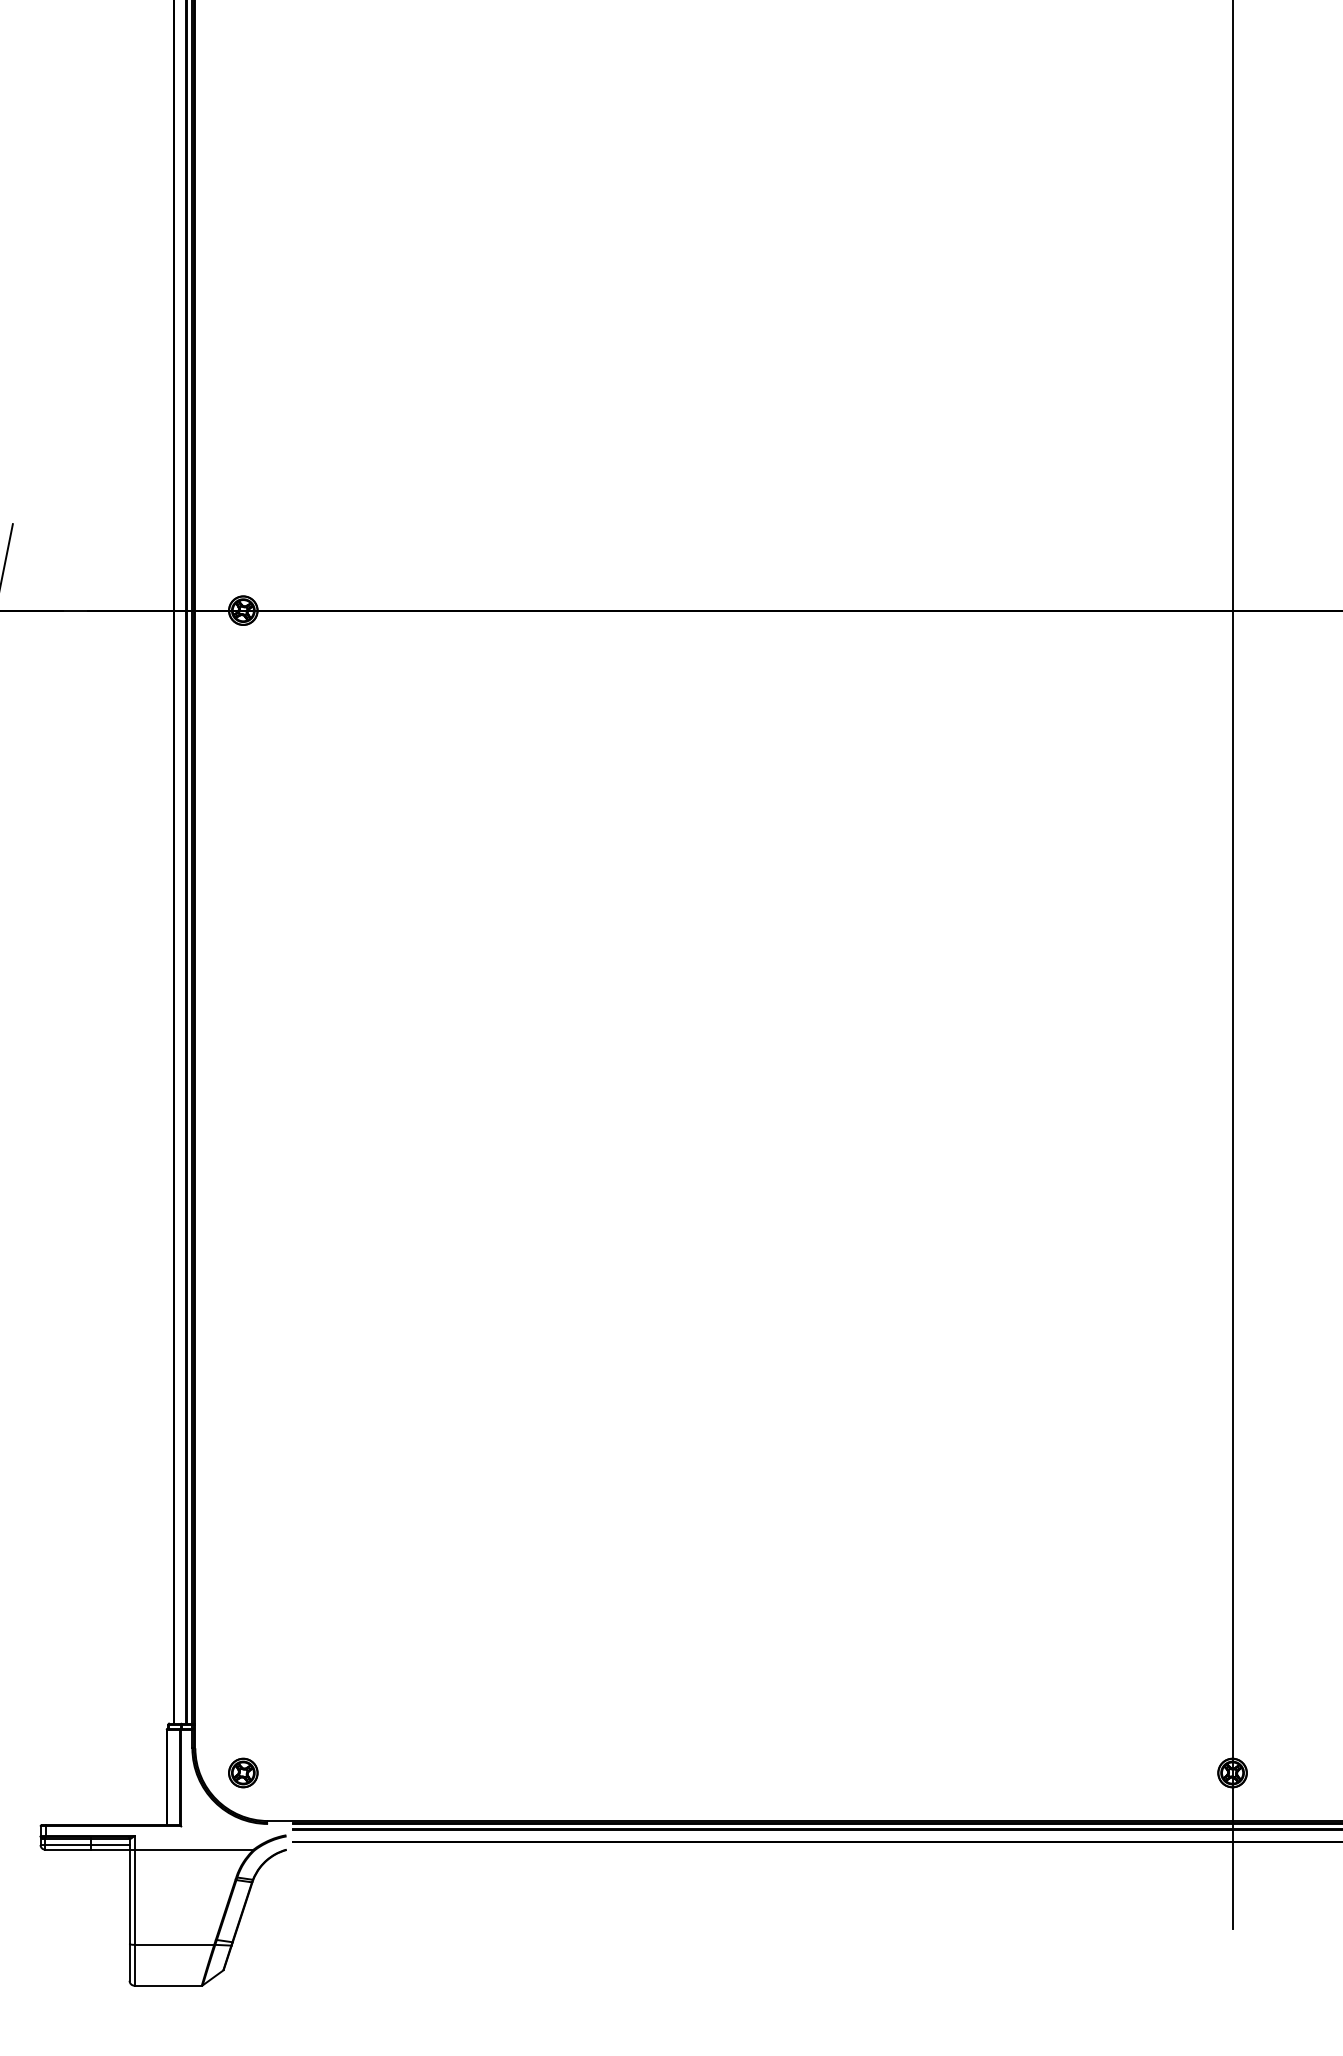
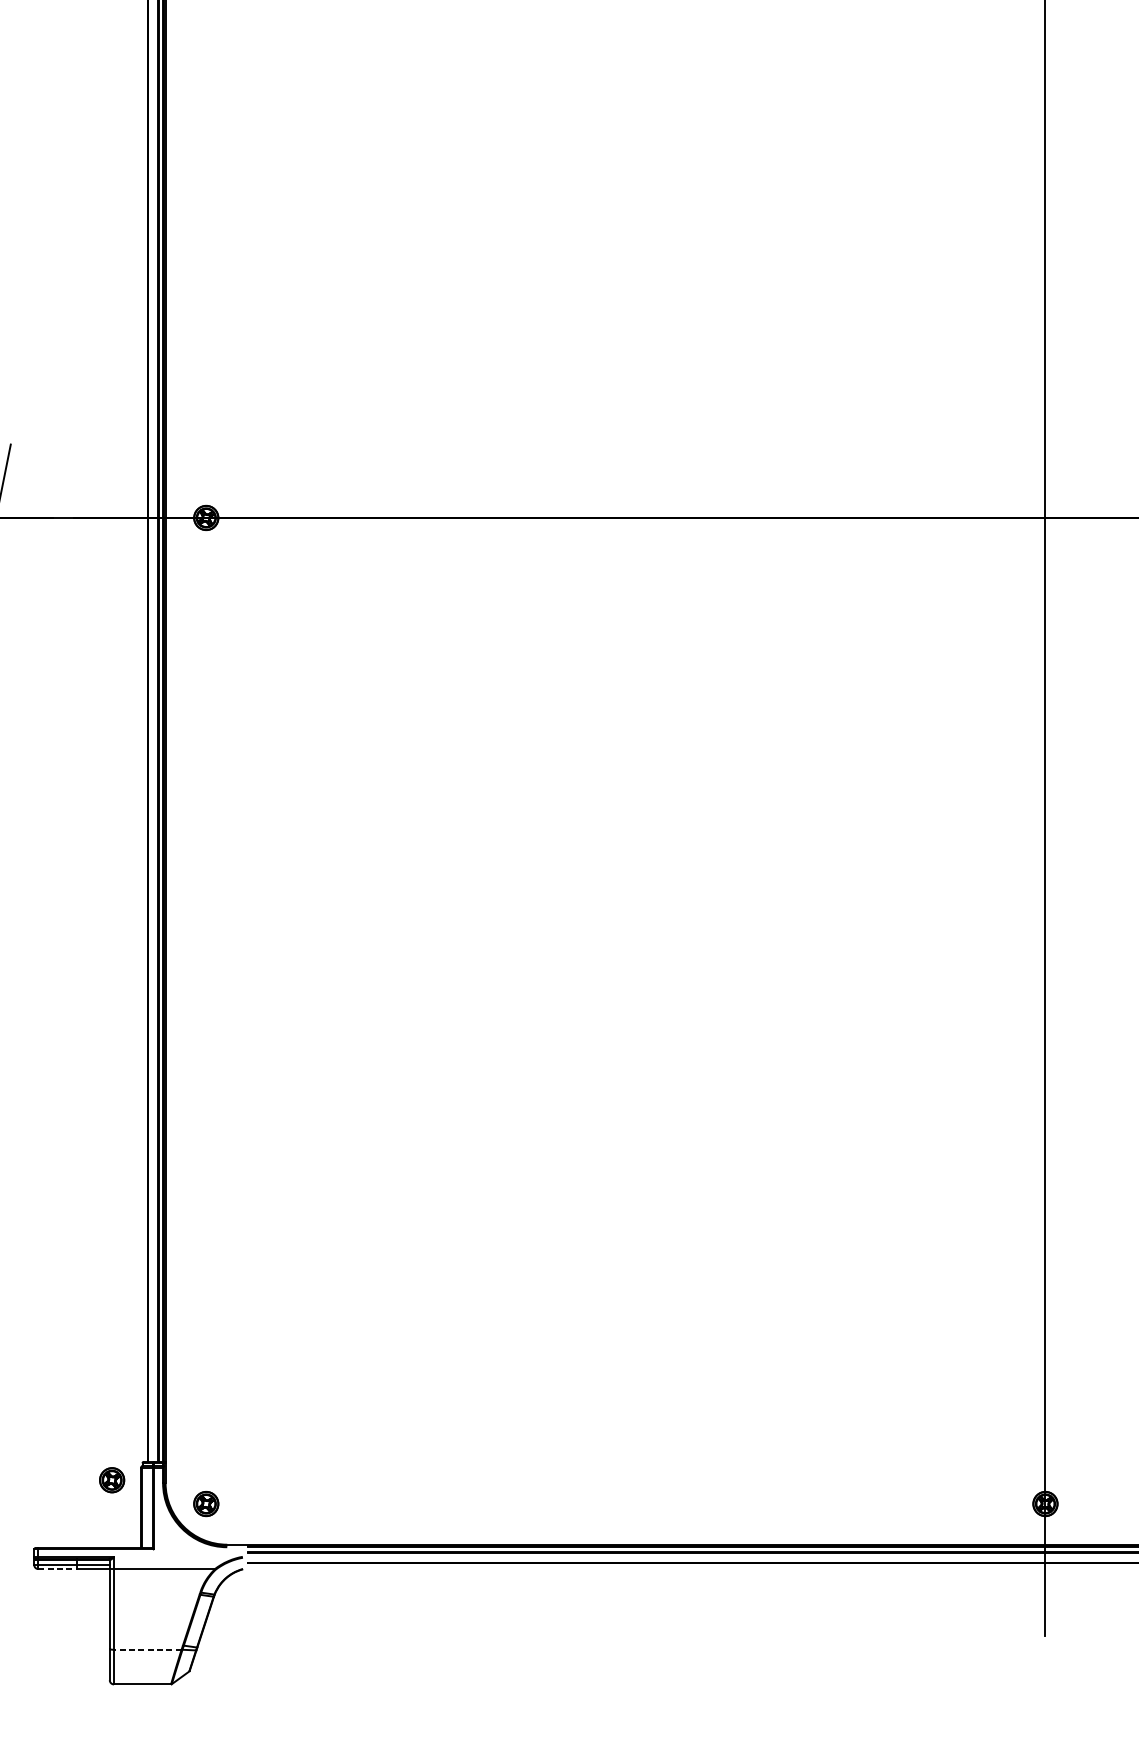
part: (132, 1744) -> (112, 1479), added
line: (68, 1849) -> (57, 1568), solid -> dashed
line: (174, 1944) -> (147, 1649), solid -> dashed

